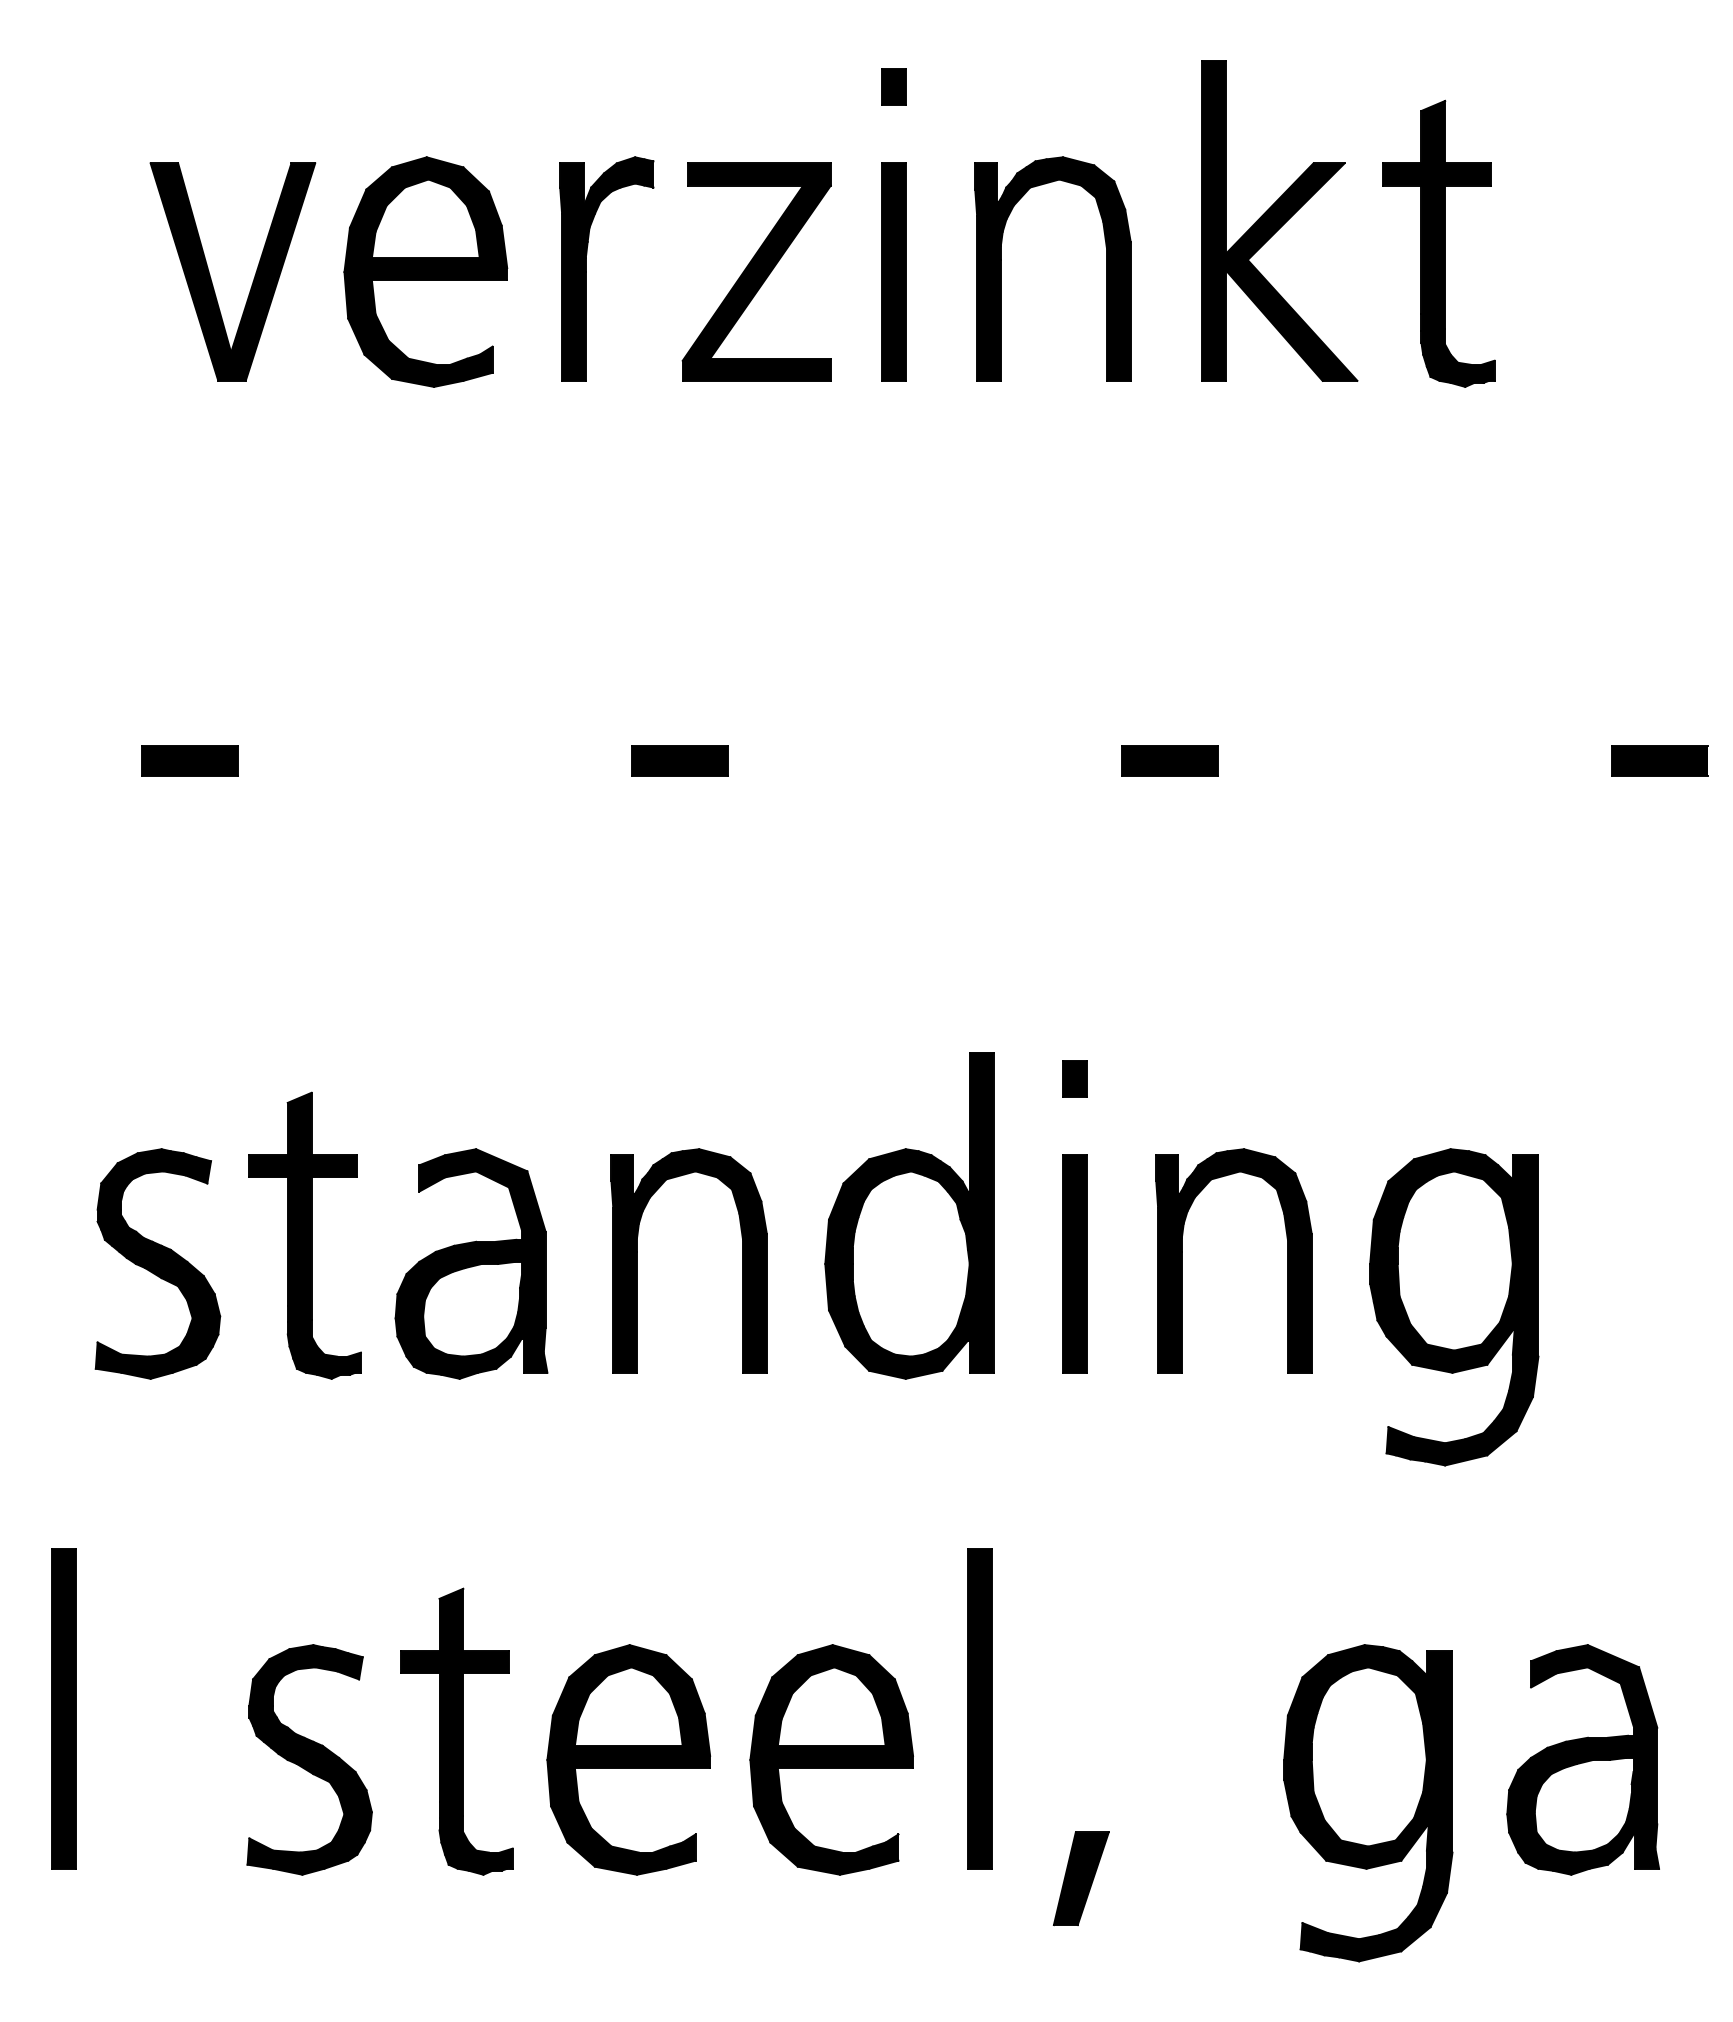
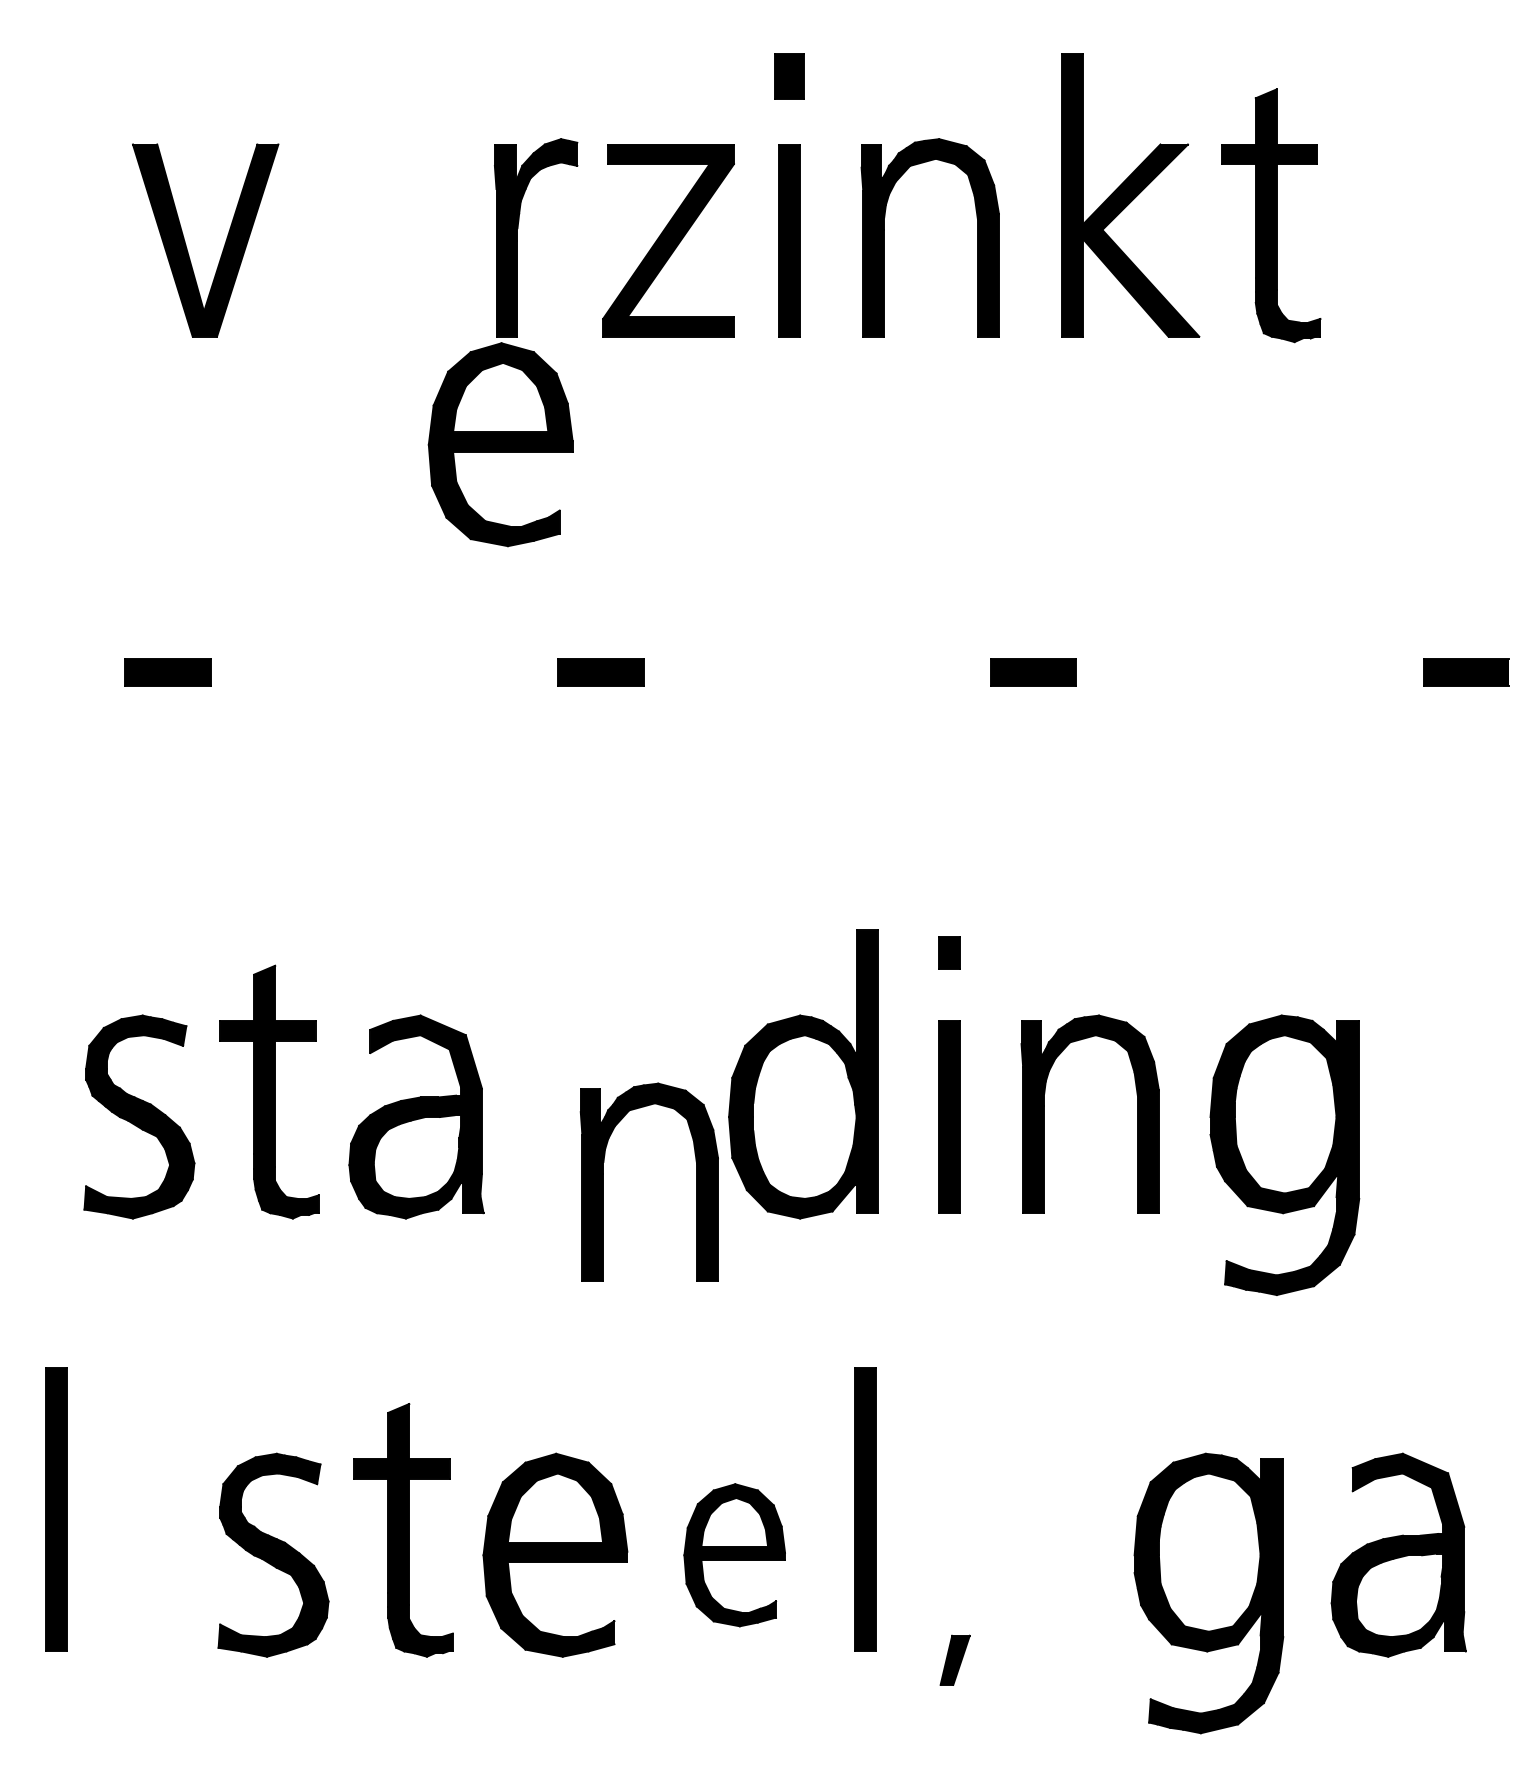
part: (893, 86) -> (789, 76), size x1.4
part: (425, 271) -> (500, 444), moved
part: (637, 1260) -> (603, 1181), moved
part: (831, 1759) -> (734, 1554), size x0.7
part: (1080, 1878) -> (954, 1660), size x0.6

